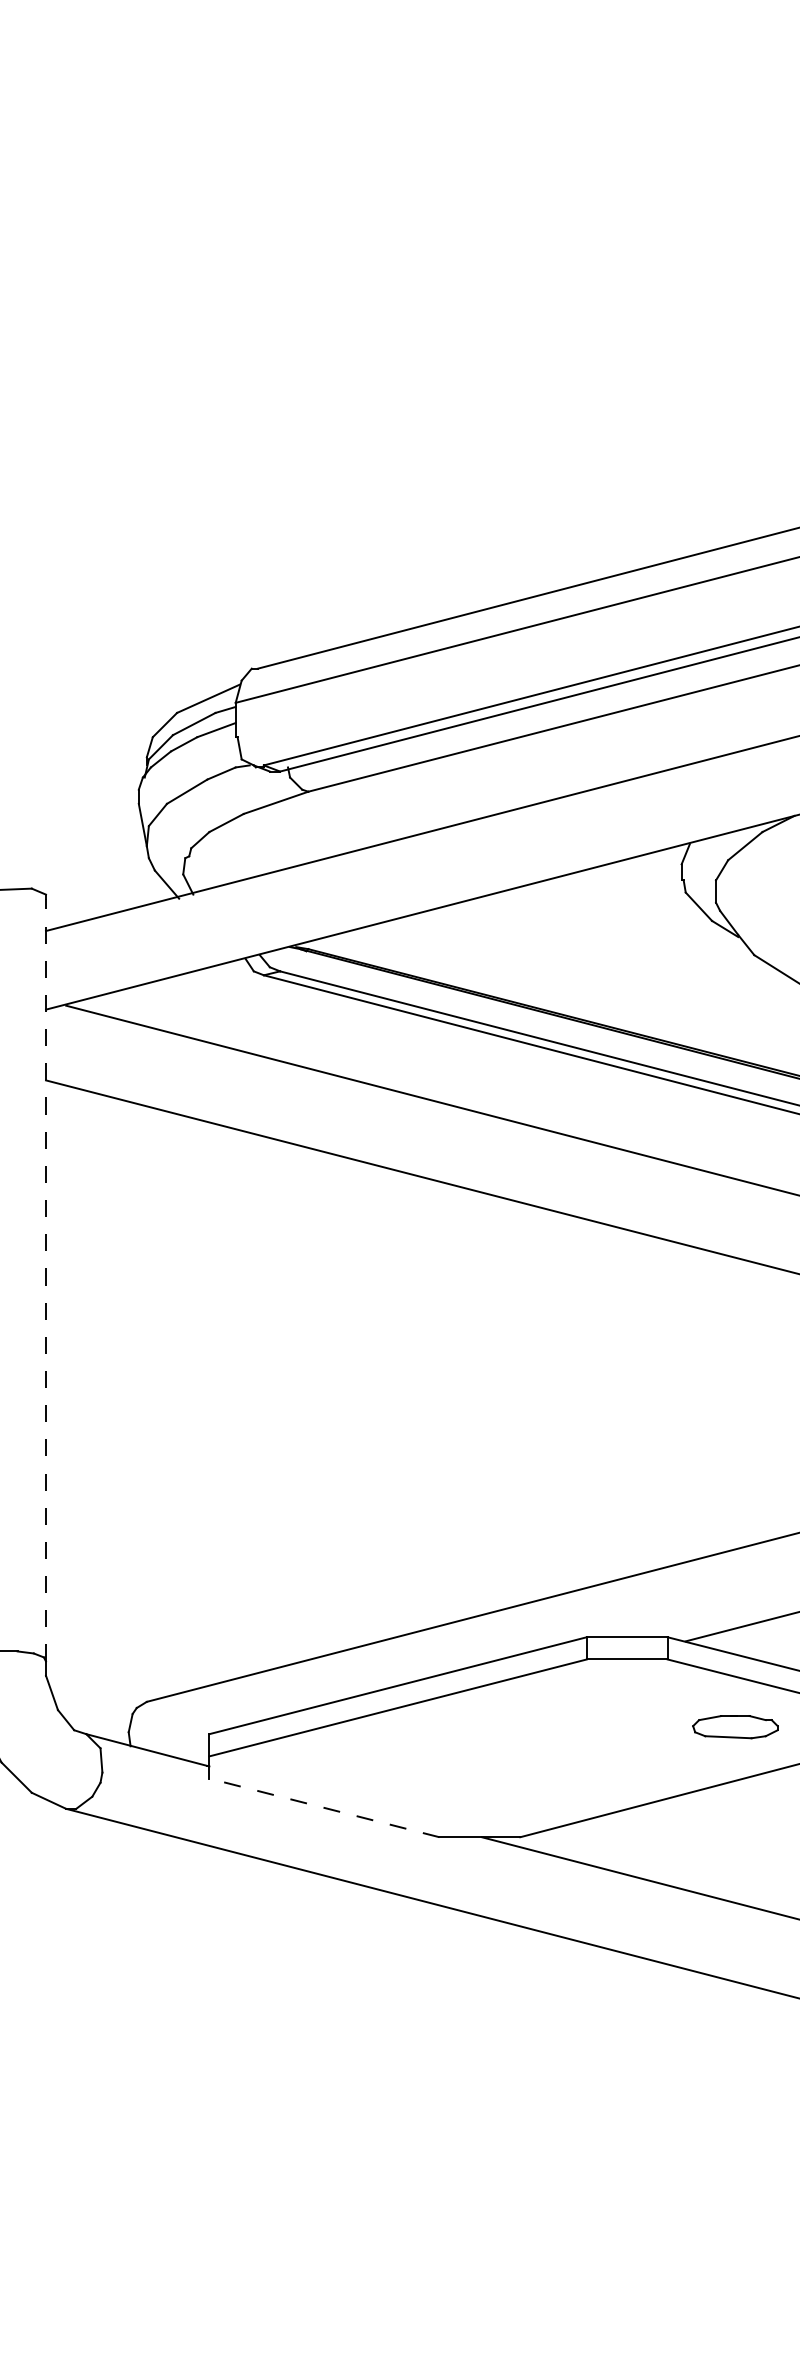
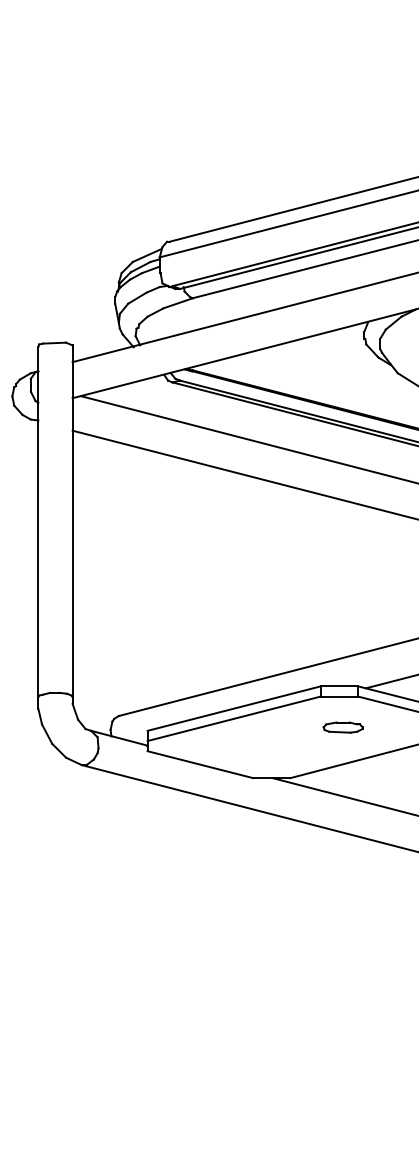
line: (45, 1278) -> (72, 521), dashed -> solid
part: (734, 1726) -> (342, 727), moved
line: (322, 1807) -> (199, 764), dashed -> solid

